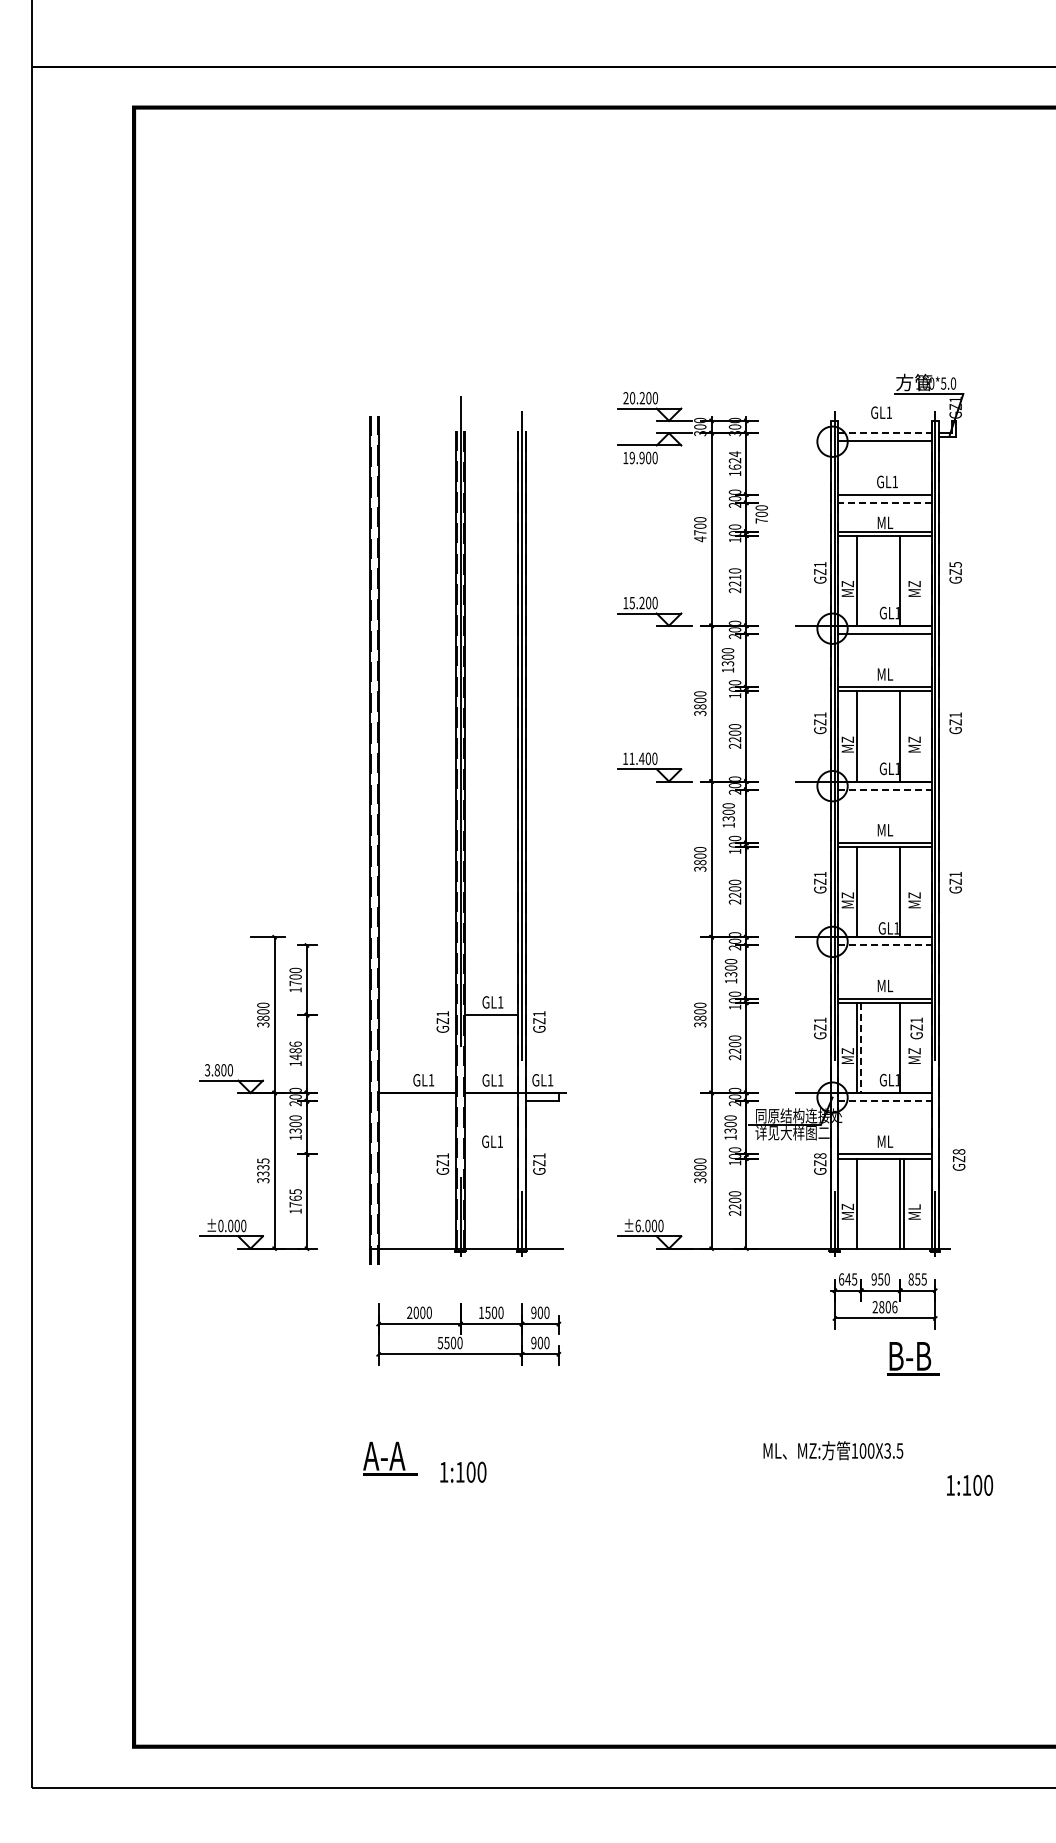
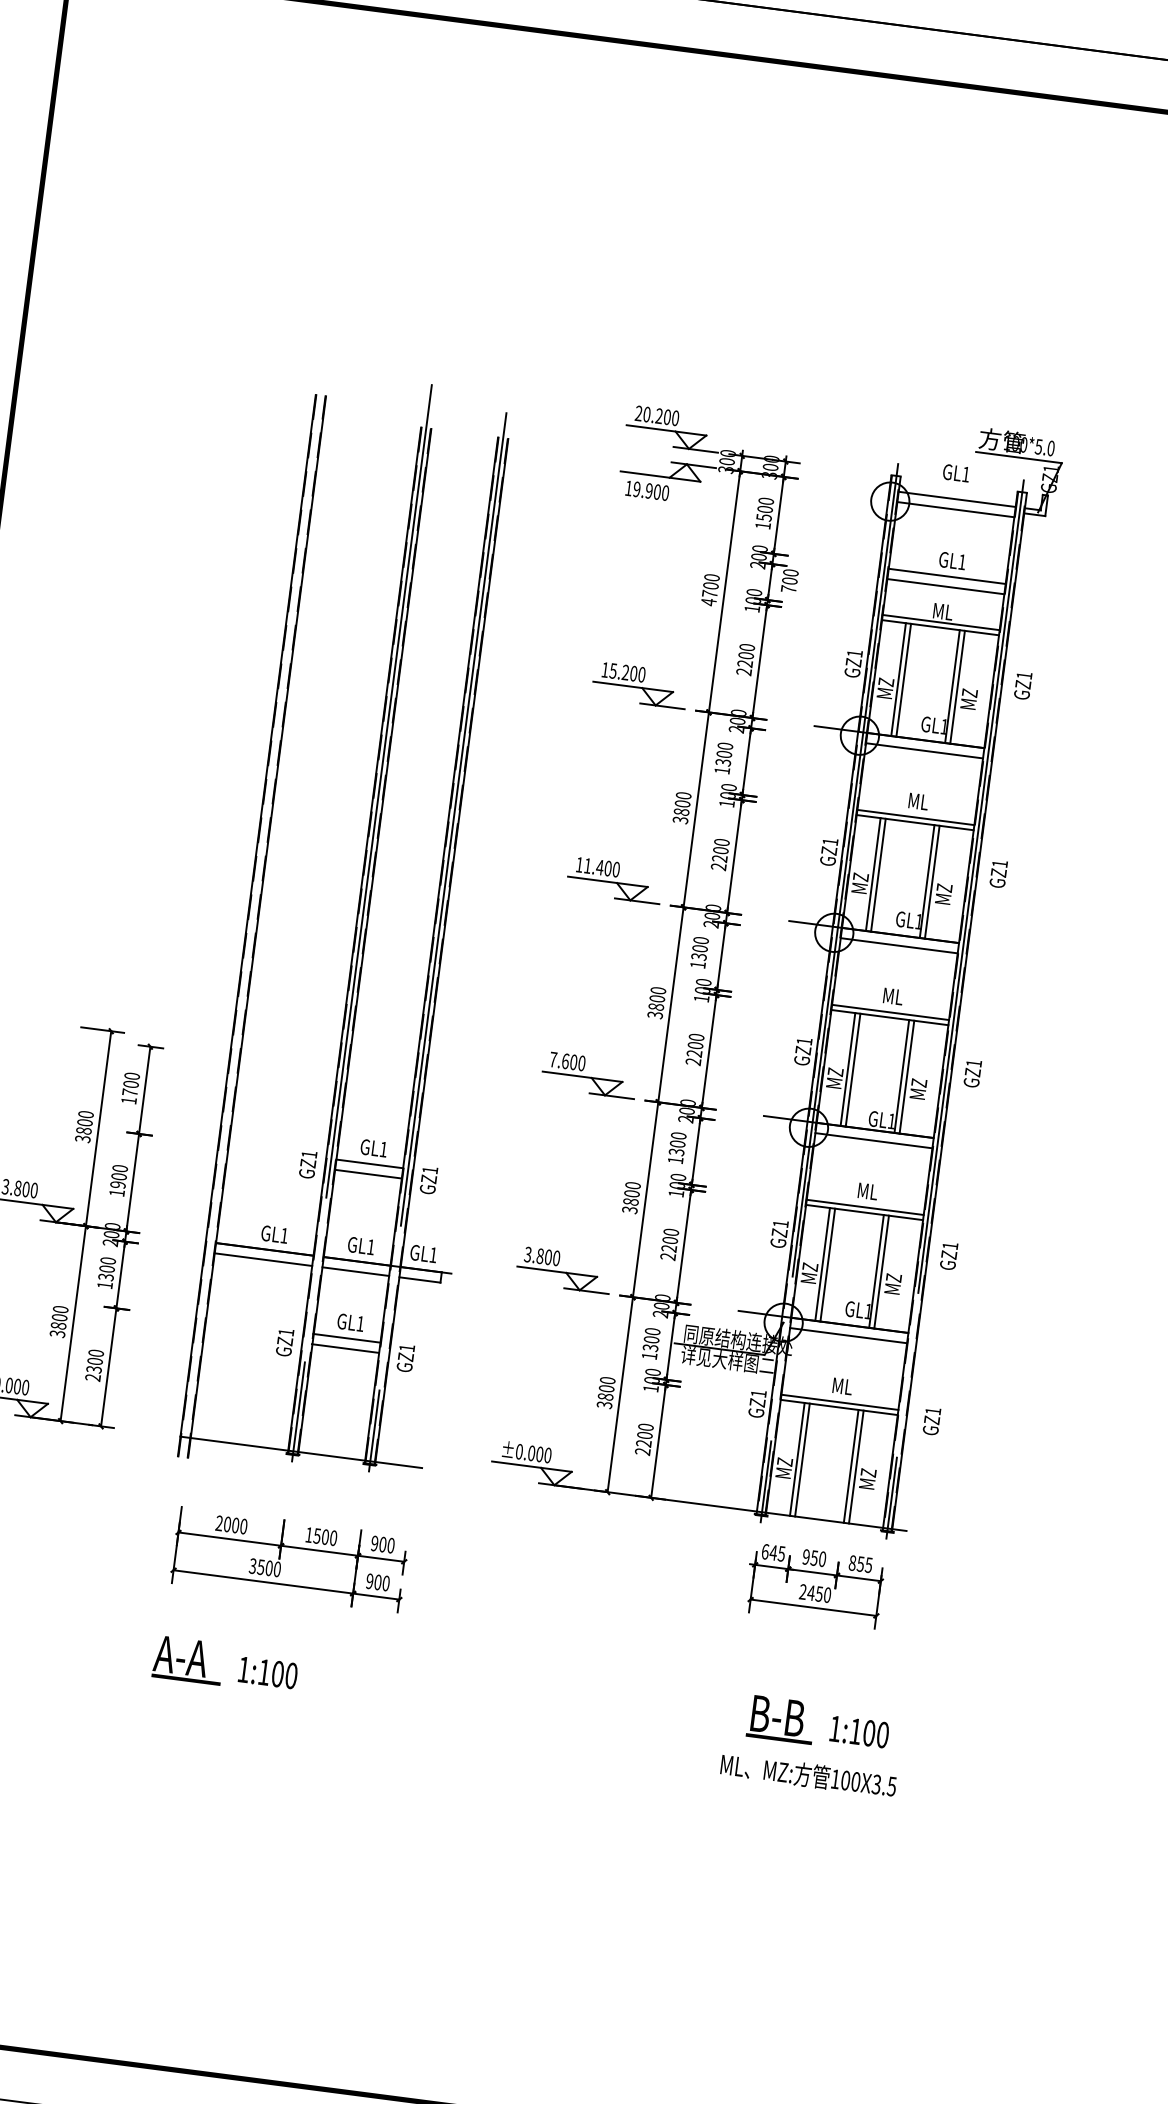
line: (884, 433) -> (956, 499), dashed -> solid
text: (734, 460) -> (764, 509), 1624 -> 1500
line: (884, 502) -> (945, 586), dashed -> solid
text: (955, 564) -> (1024, 675), GZ5 -> GZ1
text: (734, 577) -> (745, 655), 2210 -> 2200
line: (861, 580) -> (903, 680), added
line: (904, 580) -> (957, 687), added
line: (861, 736) -> (878, 875), added
line: (904, 736) -> (932, 882), added
line: (884, 789) -> (898, 945), dashed -> solid
line: (861, 892) -> (853, 1070), added
line: (904, 892) -> (907, 1077), added
part: (654, 923) -> (589, 1075), added
line: (884, 945) -> (873, 1140), dashed -> solid
line: (490, 1023) -> (367, 1174), added
text: (916, 1028) -> (948, 1256), moved
line: (904, 1047) -> (881, 1271), added
line: (861, 1048) -> (827, 1265), dashed -> solid
text: (295, 1050) -> (118, 1176), 1486 -> 1900
part: (654, 1079) -> (563, 1271), added
line: (417, 1101) -> (263, 1260), added
line: (490, 1101) -> (354, 1271), added
line: (884, 1101) -> (848, 1336), dashed -> solid
text: (958, 1151) -> (932, 1410), GZ8 -> GZ1
line: (490, 1154) -> (346, 1338), added
text: (820, 1155) -> (759, 1393), GZ8 -> GZ1
line: (490, 1162) -> (344, 1348), added
text: (263, 1167) -> (59, 1317), 3335 -> 3800
text: (295, 1201) -> (94, 1365), 1765 -> 2300
line: (861, 1203) -> (802, 1459), added
text: (914, 1206) -> (868, 1472), ML -> MZ
text: (637, 1225) -> (518, 1451), ±6.000 -> ±0.000
text: (887, 1307) -> (818, 1594), 2806 -> 2450
text: (440, 1342) -> (253, 1565), 5500 -> 3500
text: (913, 1358) -> (781, 1719), moved
text: (833, 1450) -> (808, 1775), moved
text: (390, 1458) -> (188, 1660), moved
text: (463, 1471) -> (268, 1671), moved
text: (970, 1484) -> (860, 1730), moved

